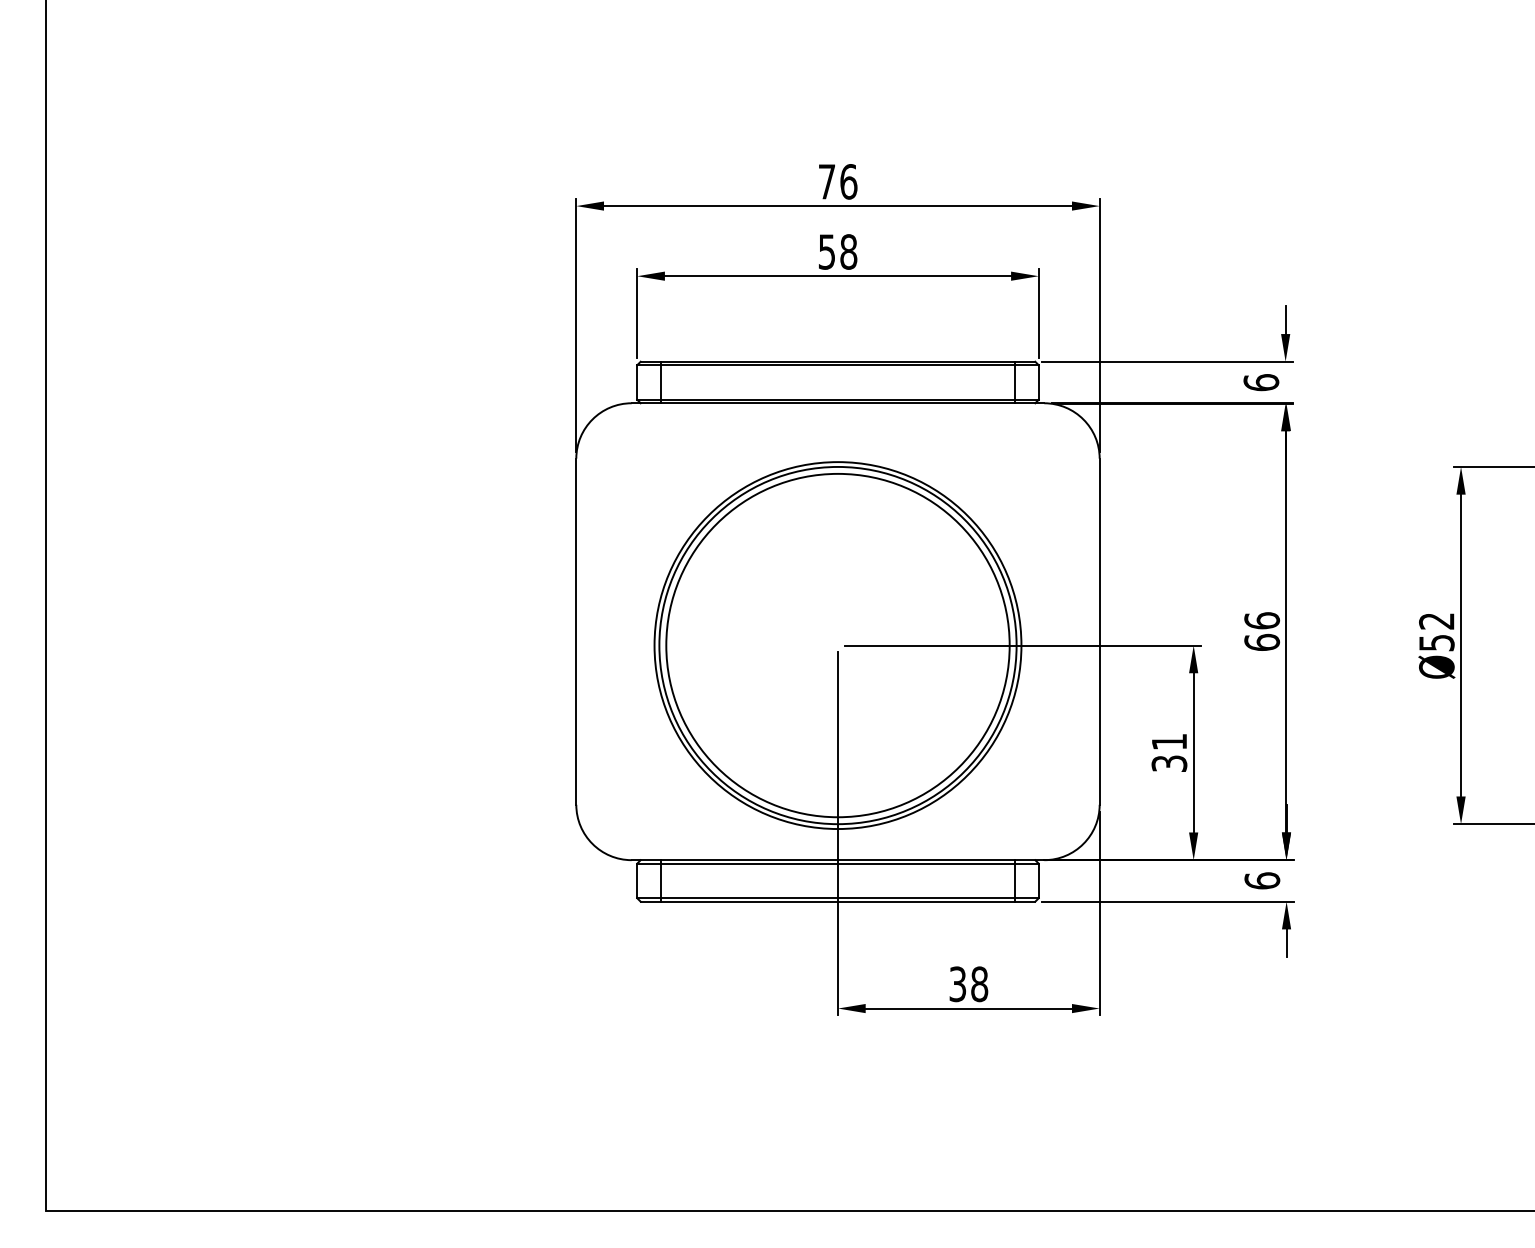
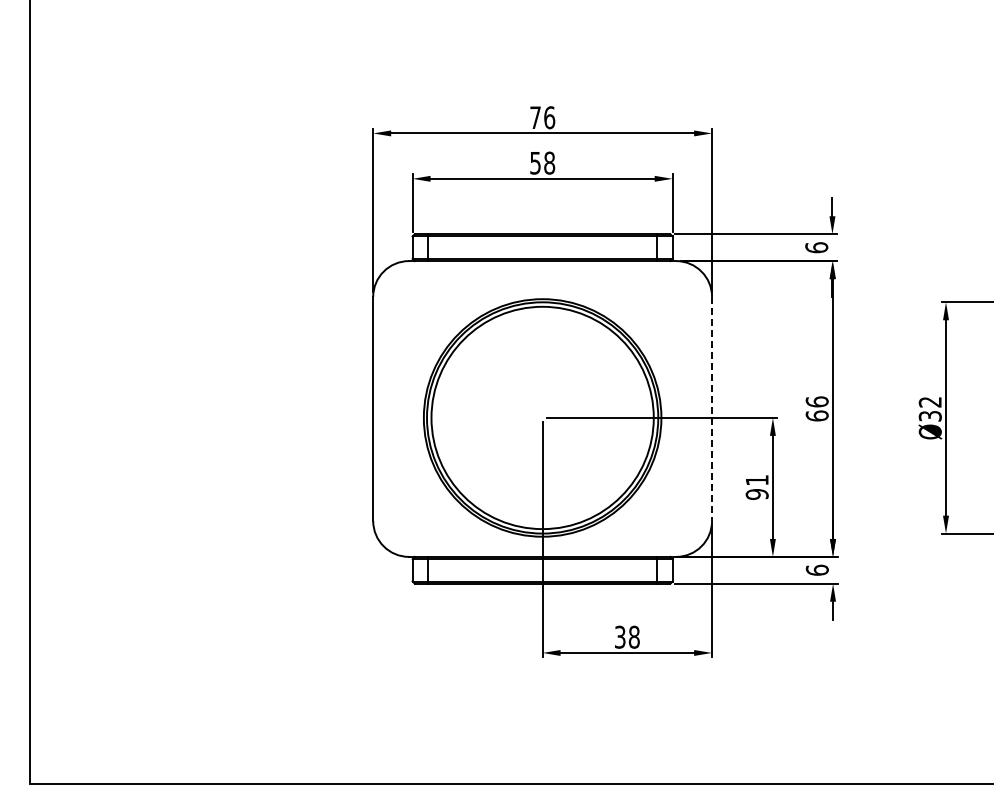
line: (1100, 632) -> (712, 409), solid -> dashed
text: (1435, 643) -> (929, 416), Ø52 -> Ø32
text: (1168, 763) -> (756, 494), 31 -> 91

